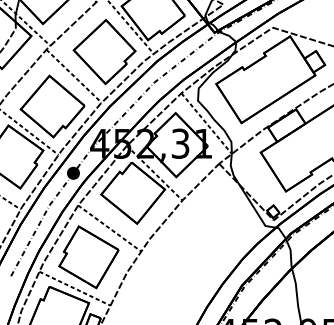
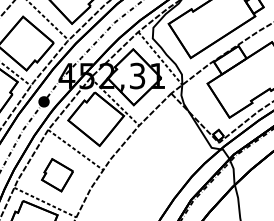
part: (88, 257) -> (57, 175), size x0.6

